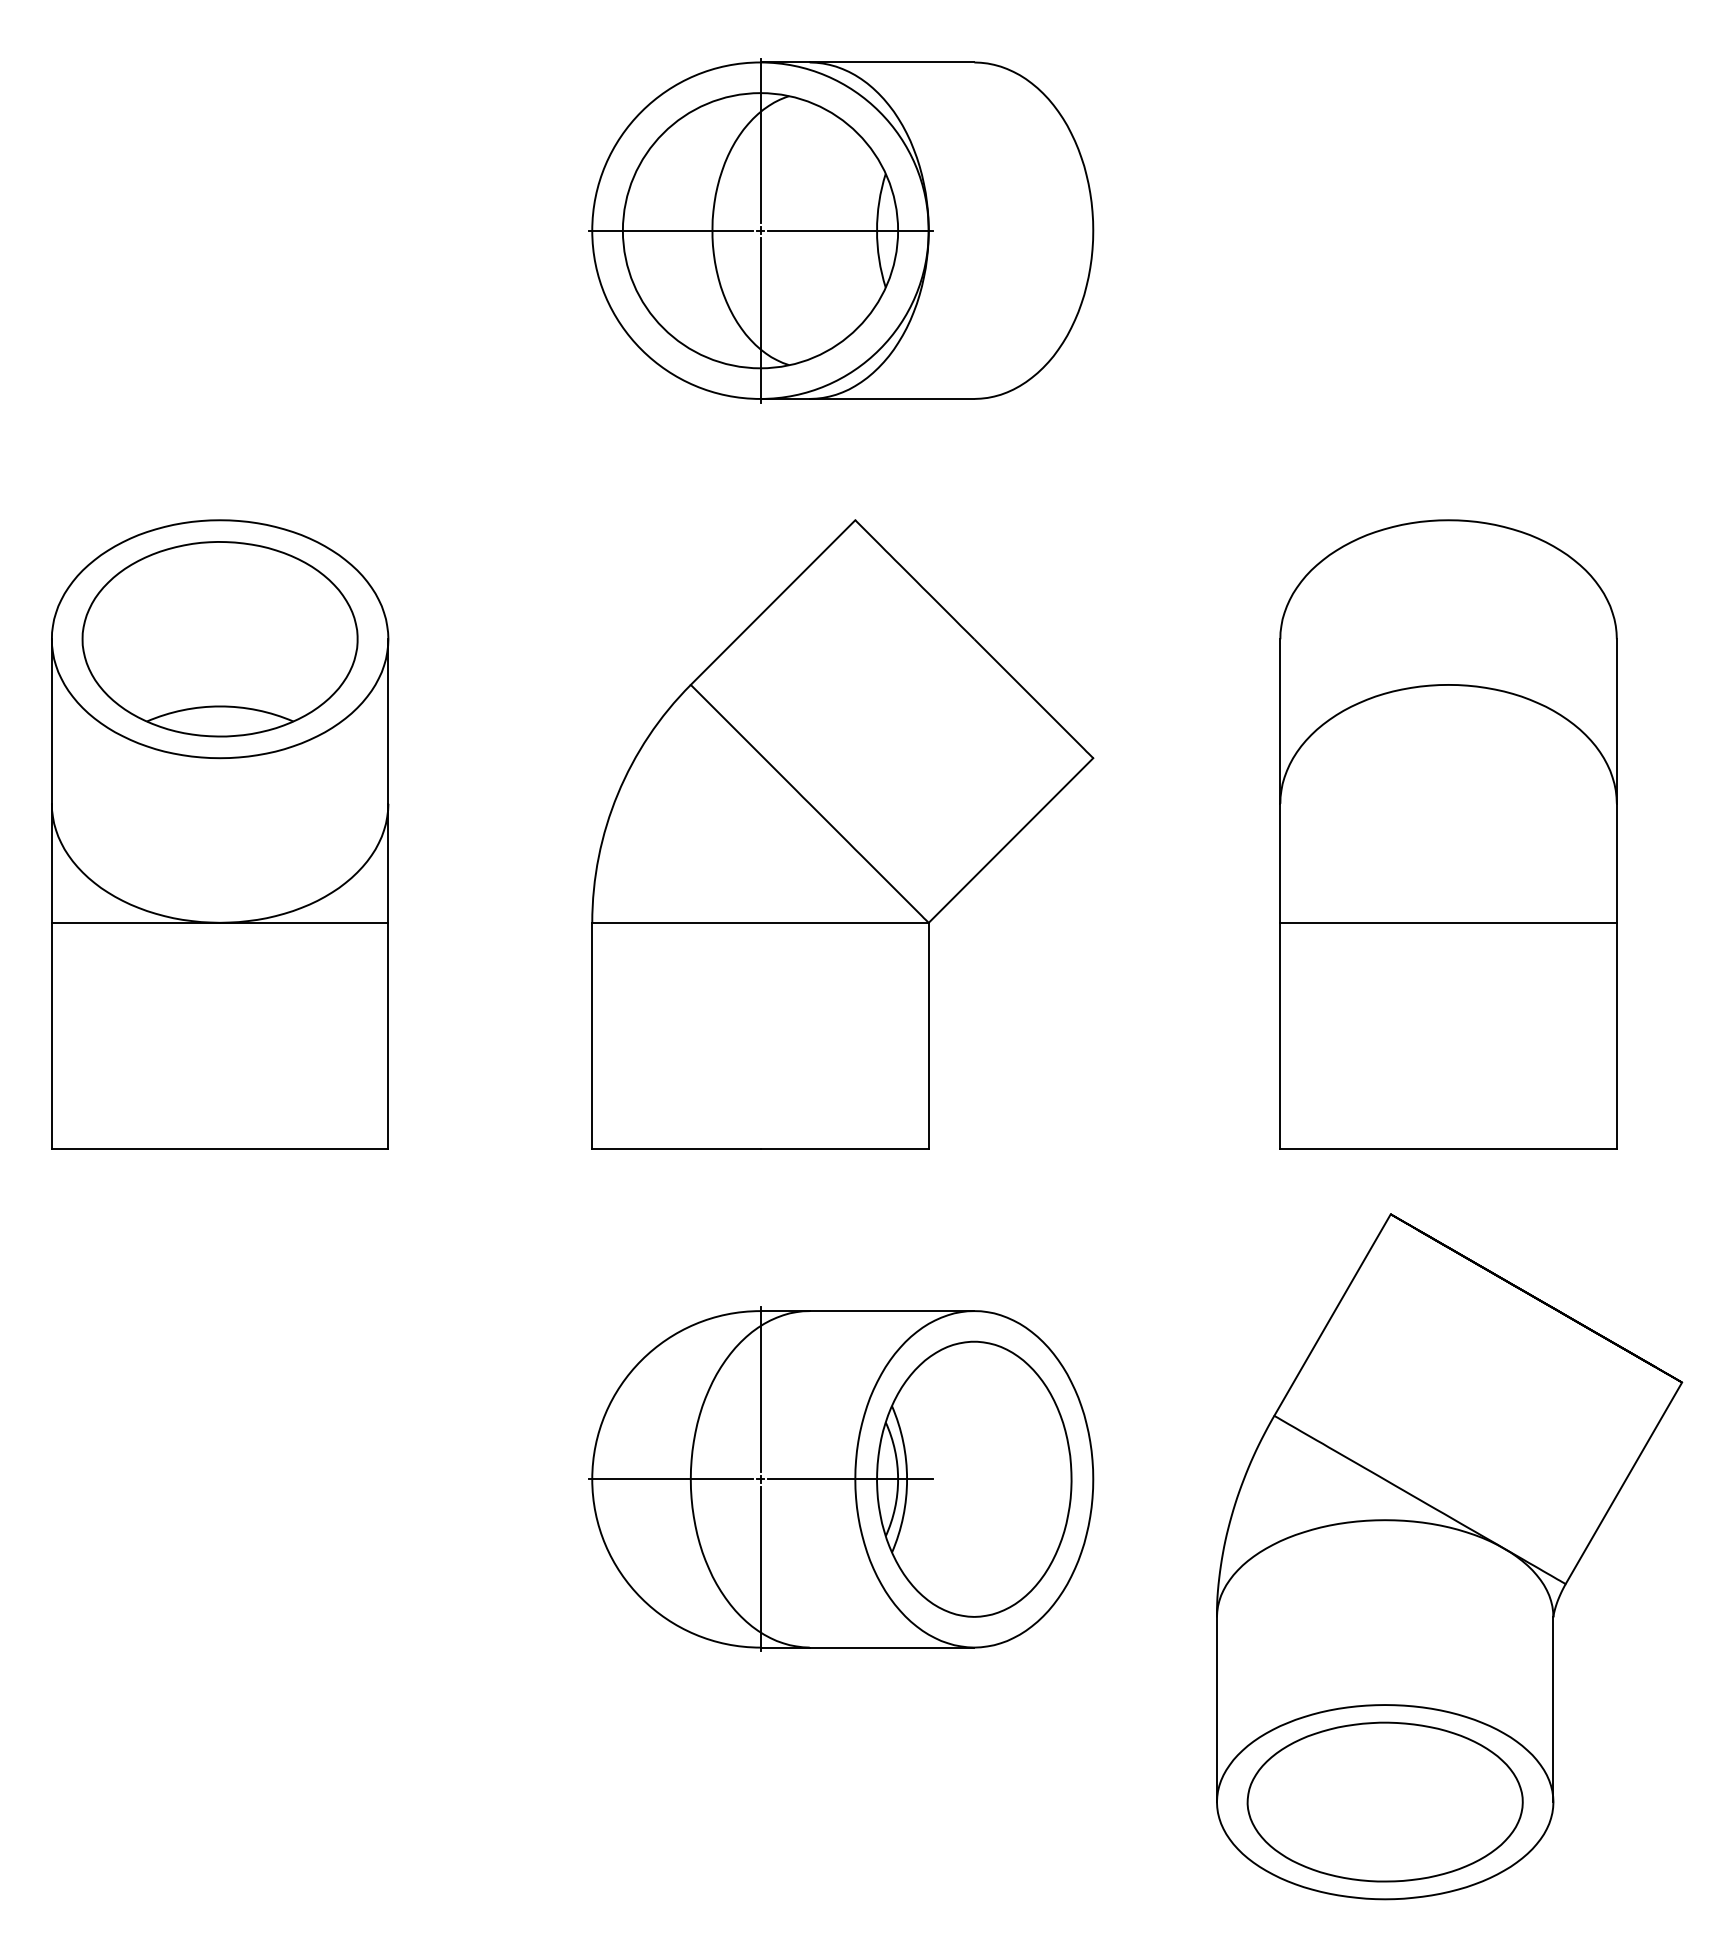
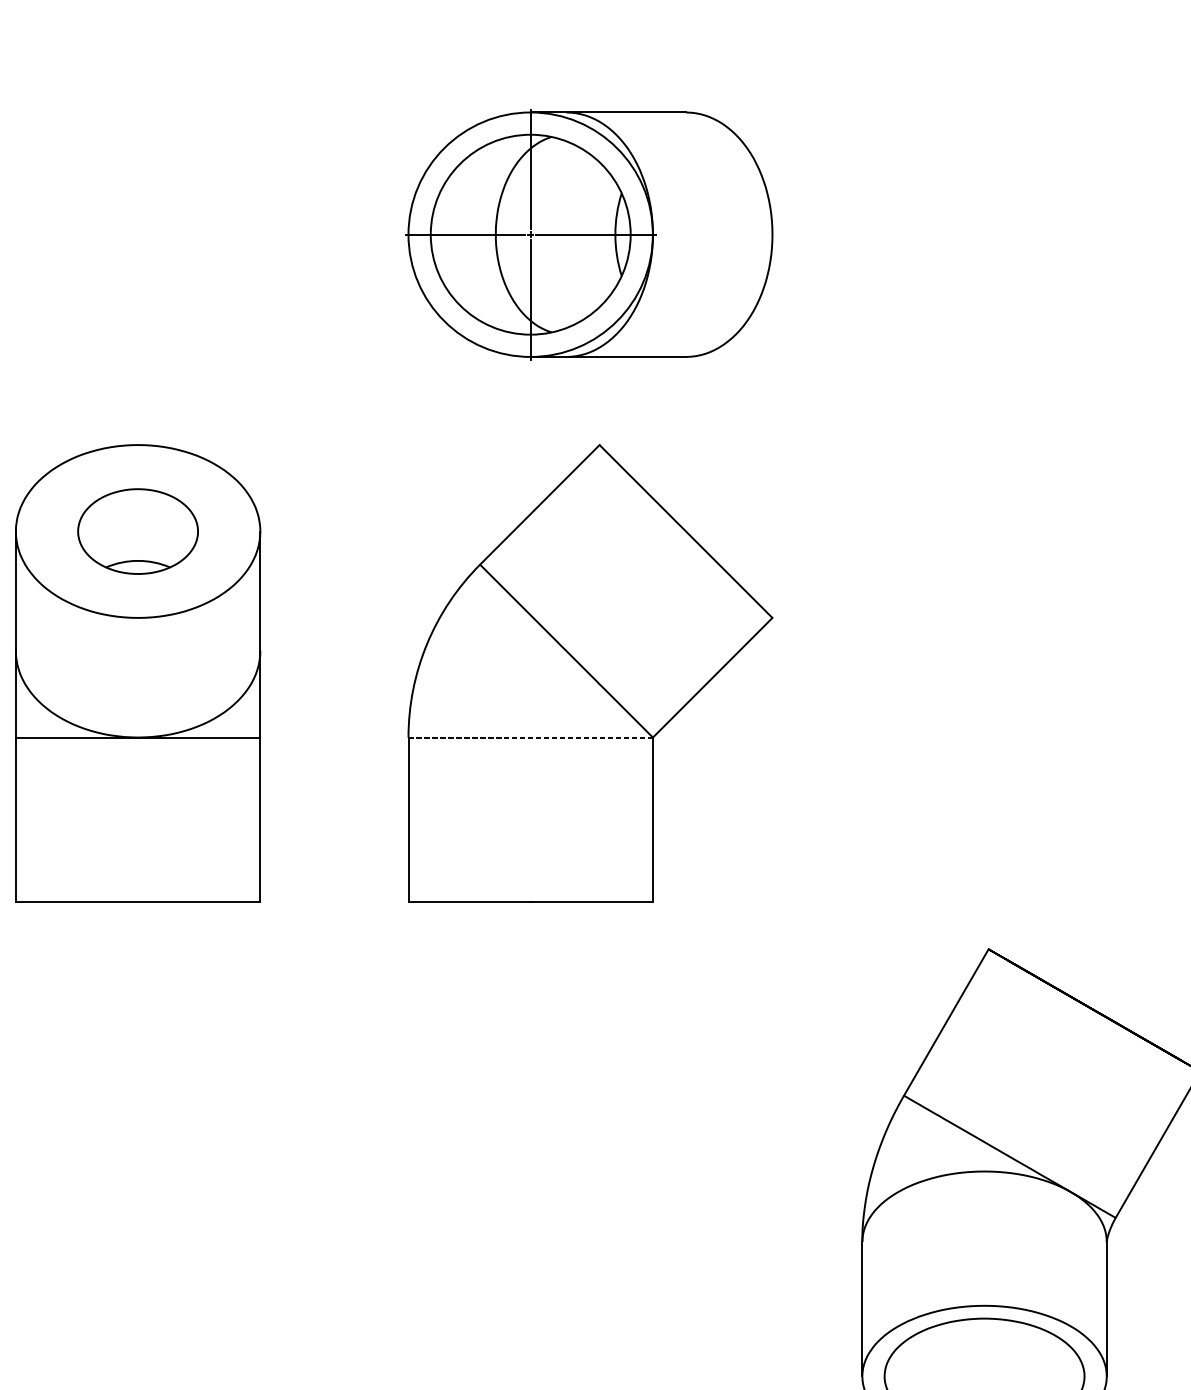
part: (219, 639) -> (137, 531), size x0.6
part: (1448, 834) -> (1030, 673), removed
line: (761, 922) -> (531, 737), solid -> dashed
part: (841, 1478) -> (589, 1141), removed

